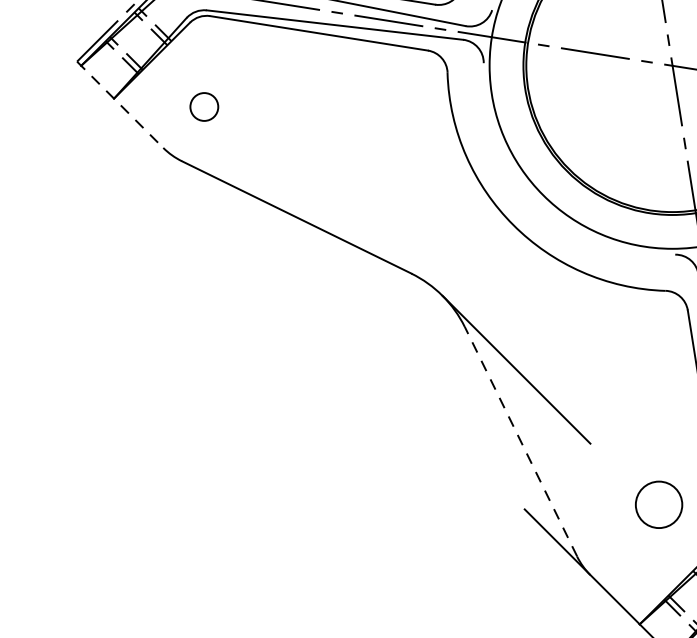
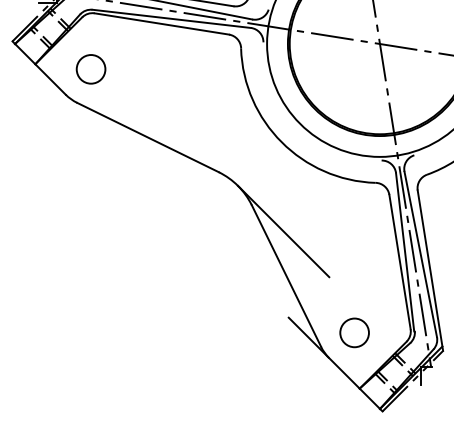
line: (120, 105) -> (39, 68), dashed -> solid
circle: (203, 107) -> (90, 69), size x1.67
line: (521, 440) -> (286, 275), dashed -> solid
circle: (658, 504) -> (354, 332), moved

